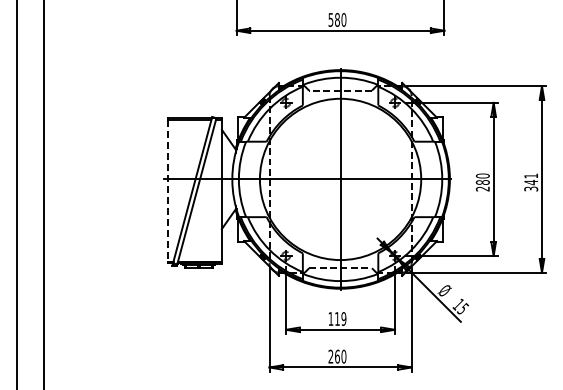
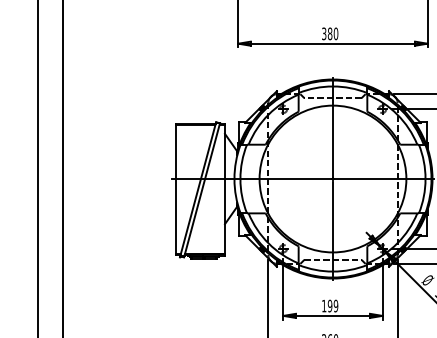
text: (330, 19) -> (323, 33), 580 -> 380
line: (168, 190) -> (176, 189), dashed -> solid
text: (337, 318) -> (330, 305), 119 -> 199

